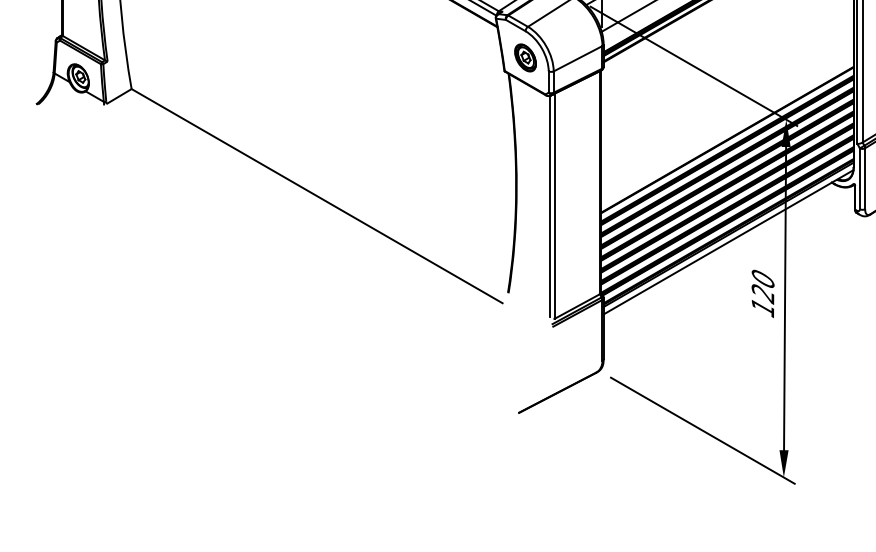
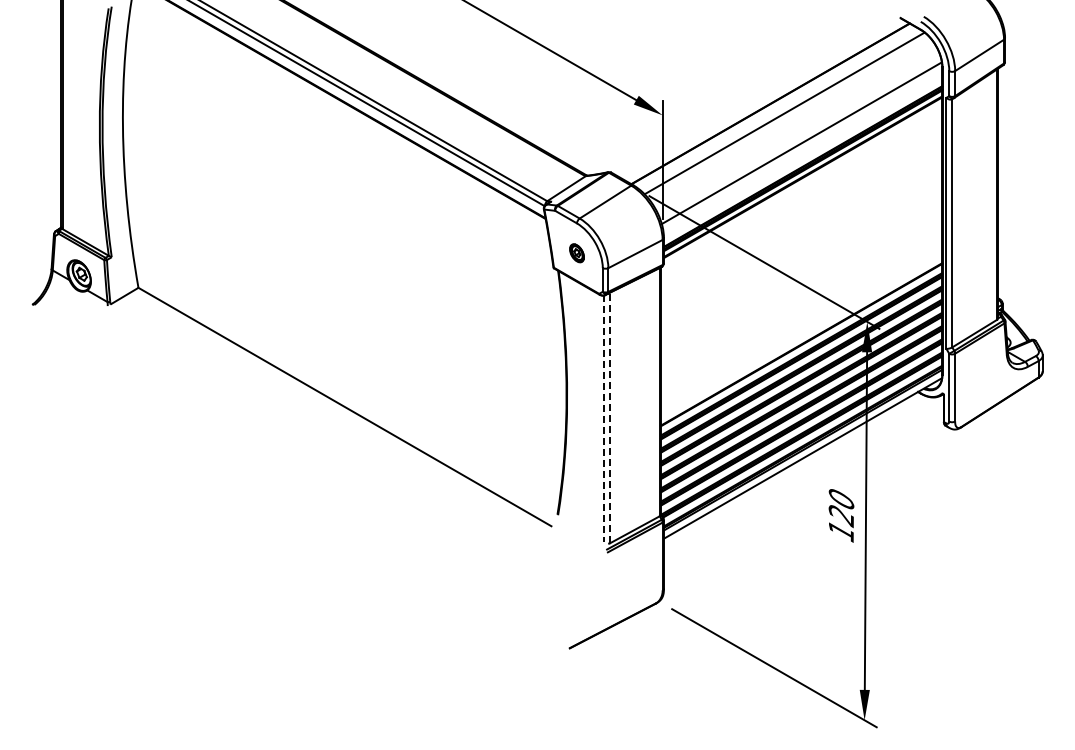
part: (525, 58) -> (576, 253), size x0.6
line: (555, 205) -> (610, 417), solid -> dashed
line: (550, 207) -> (604, 419), solid -> dashed

